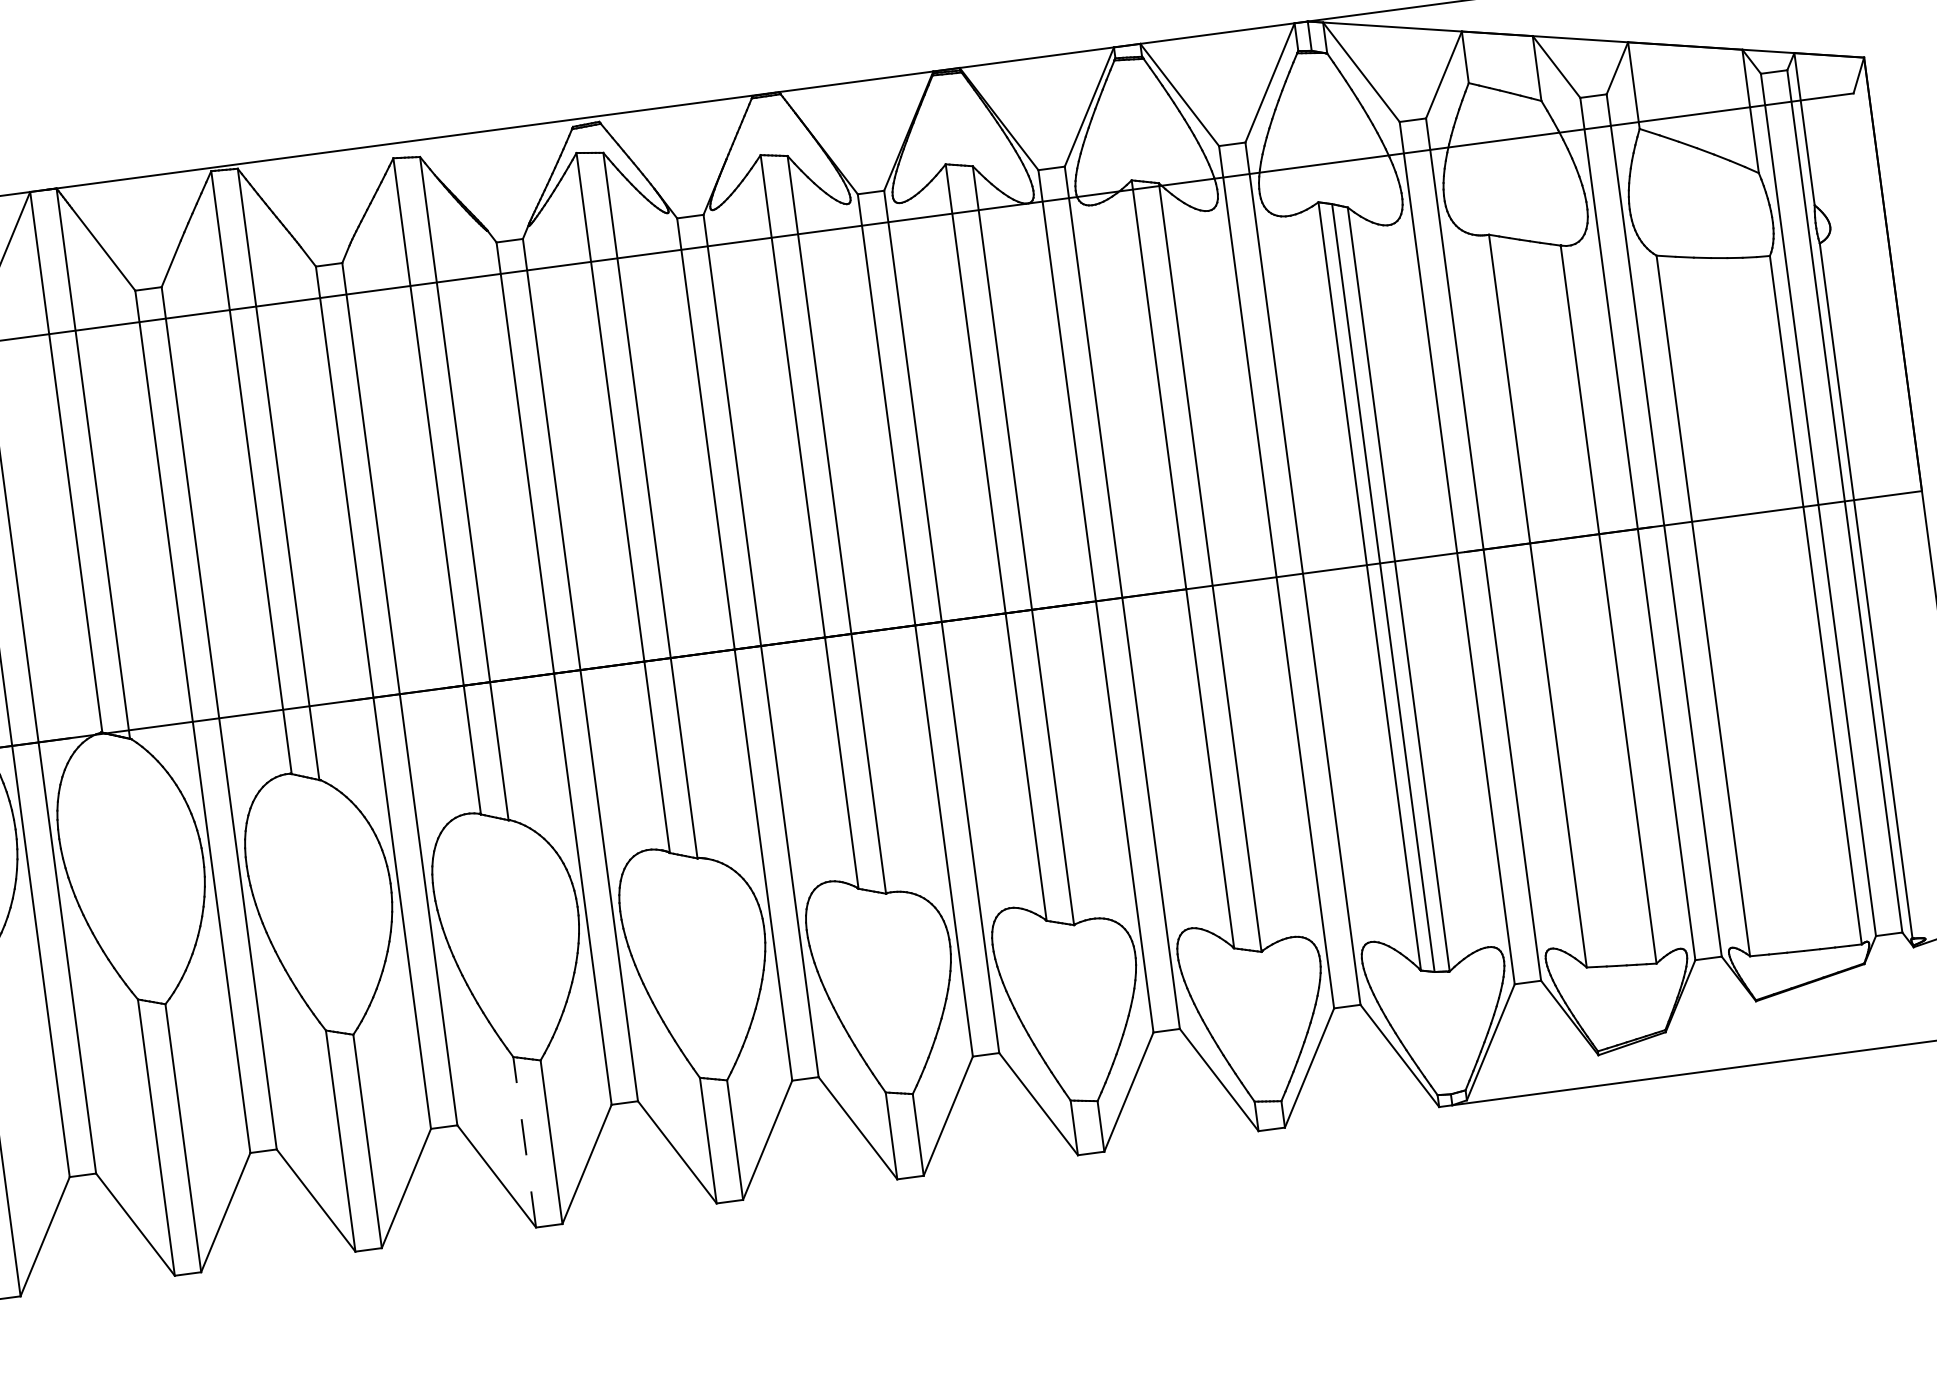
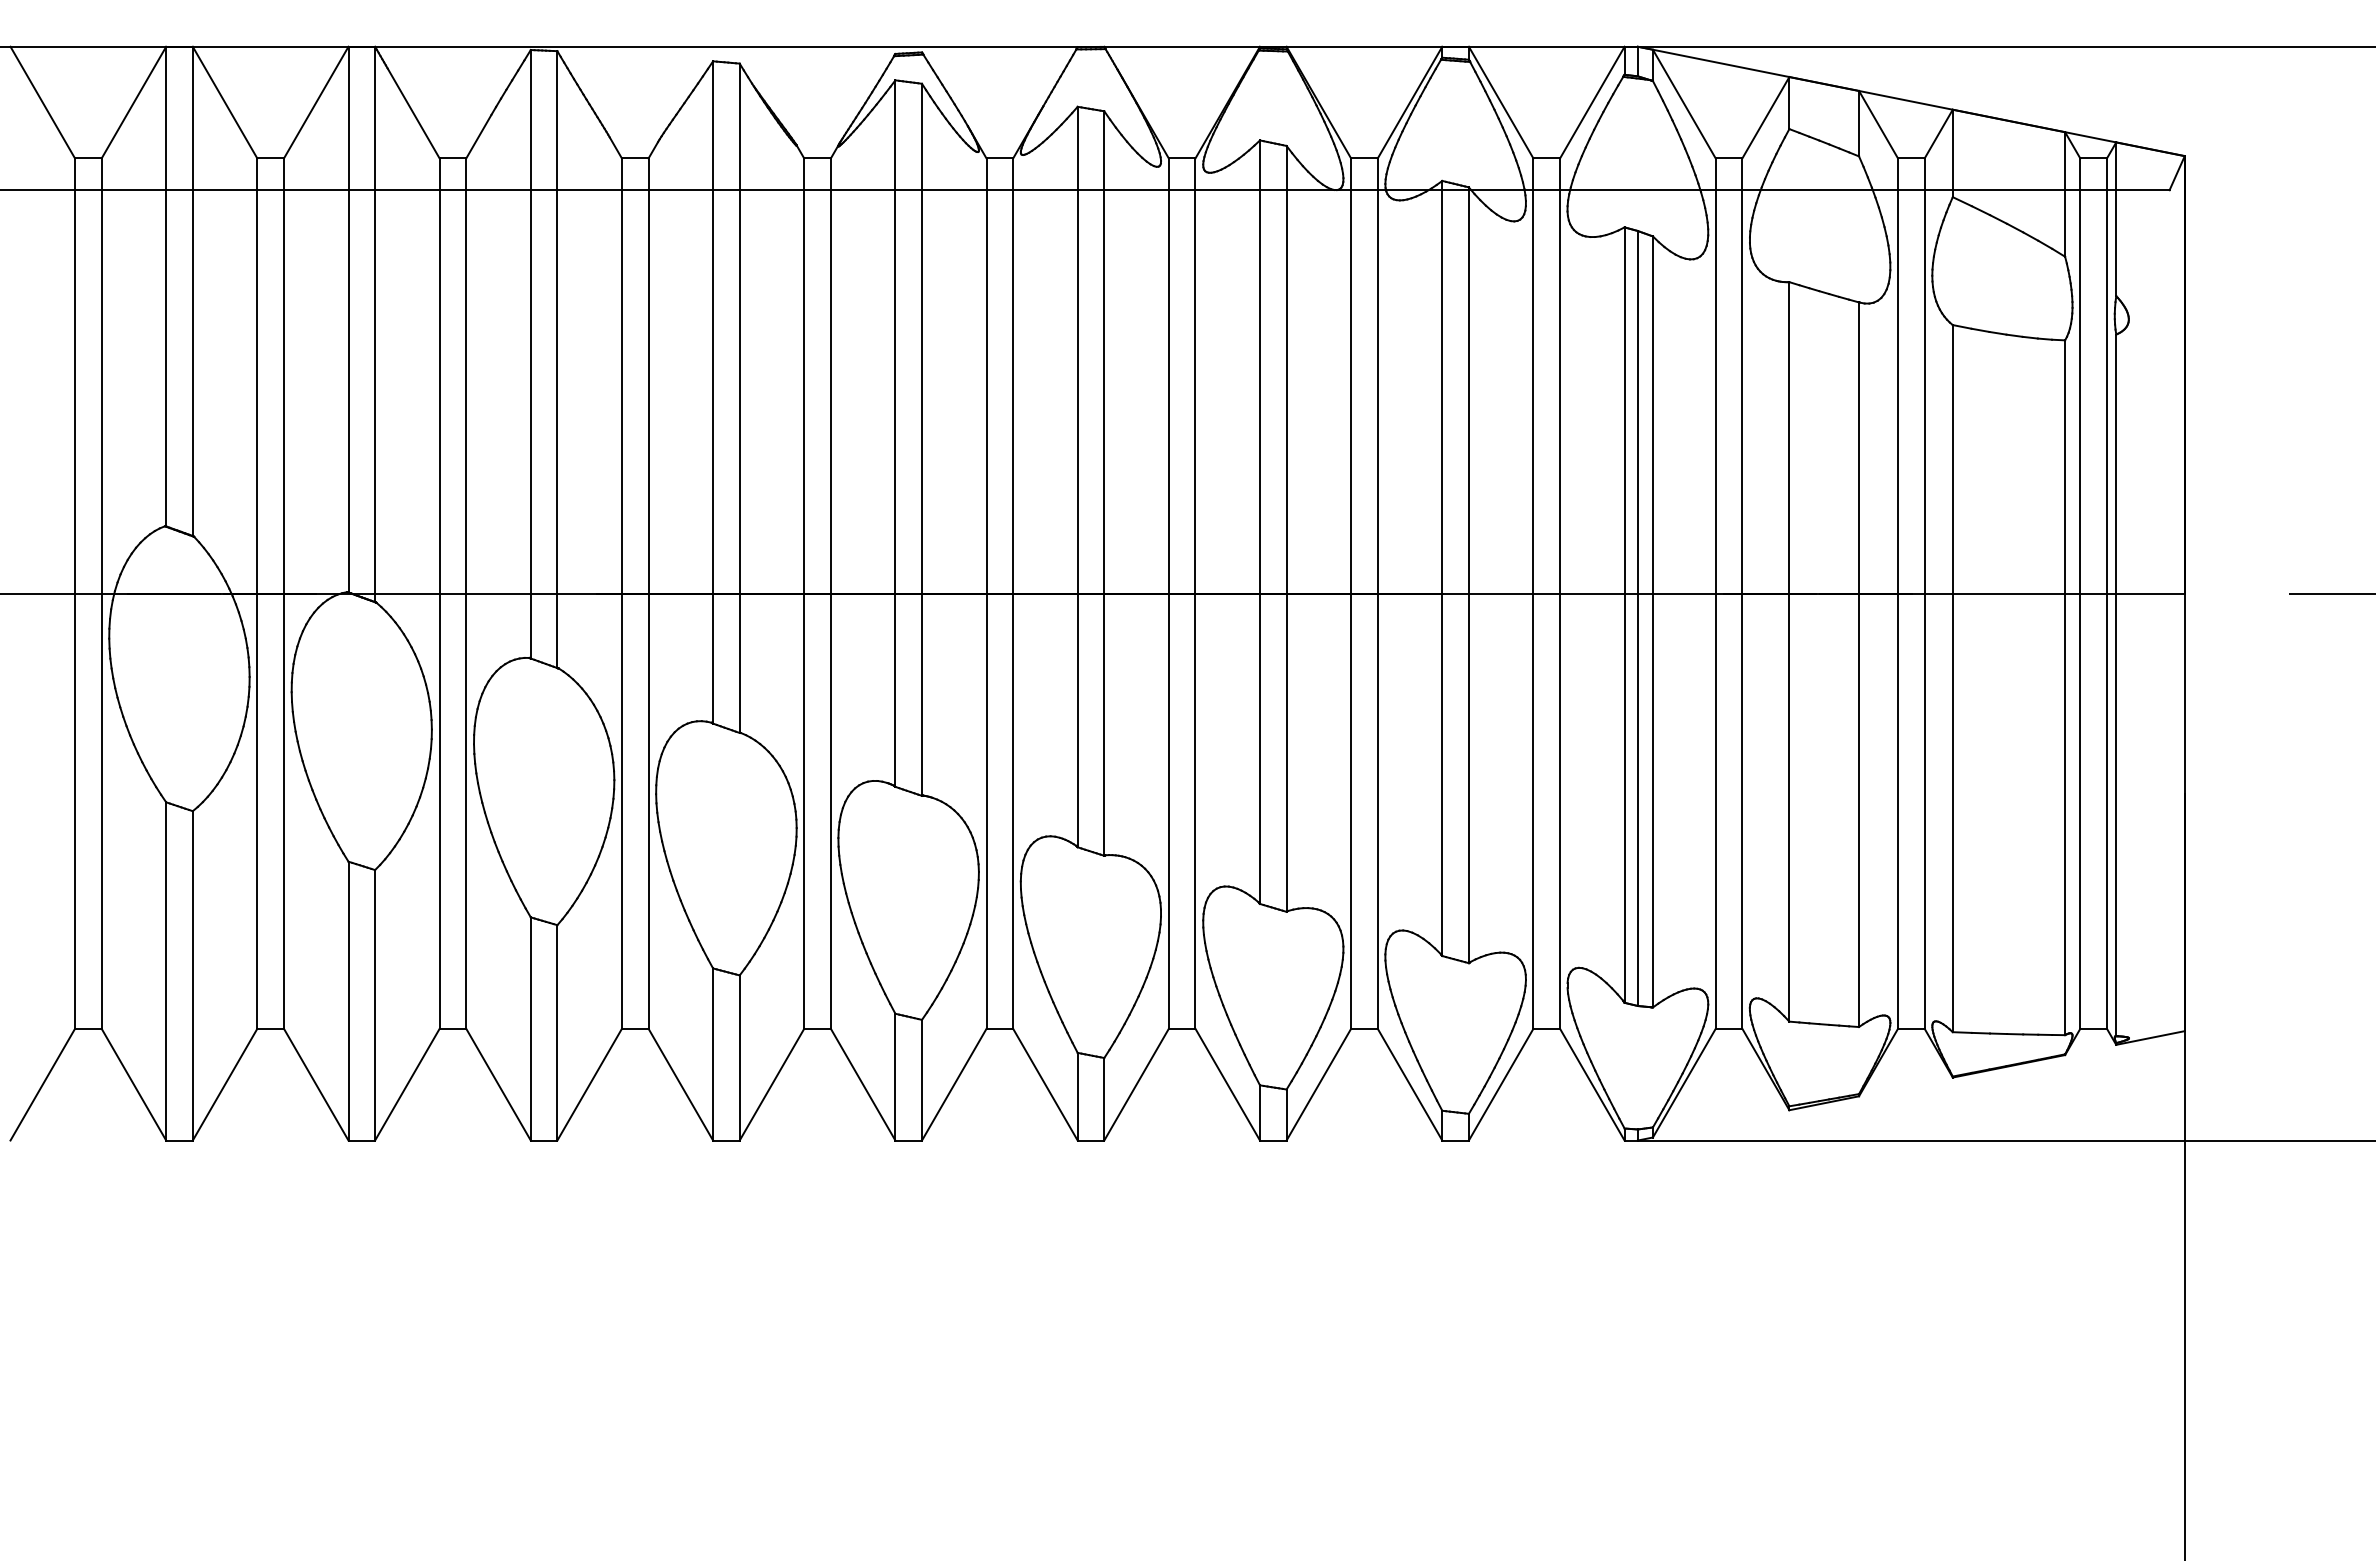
line: (524, 1141) -> (713, 1053), dashed -> solid

